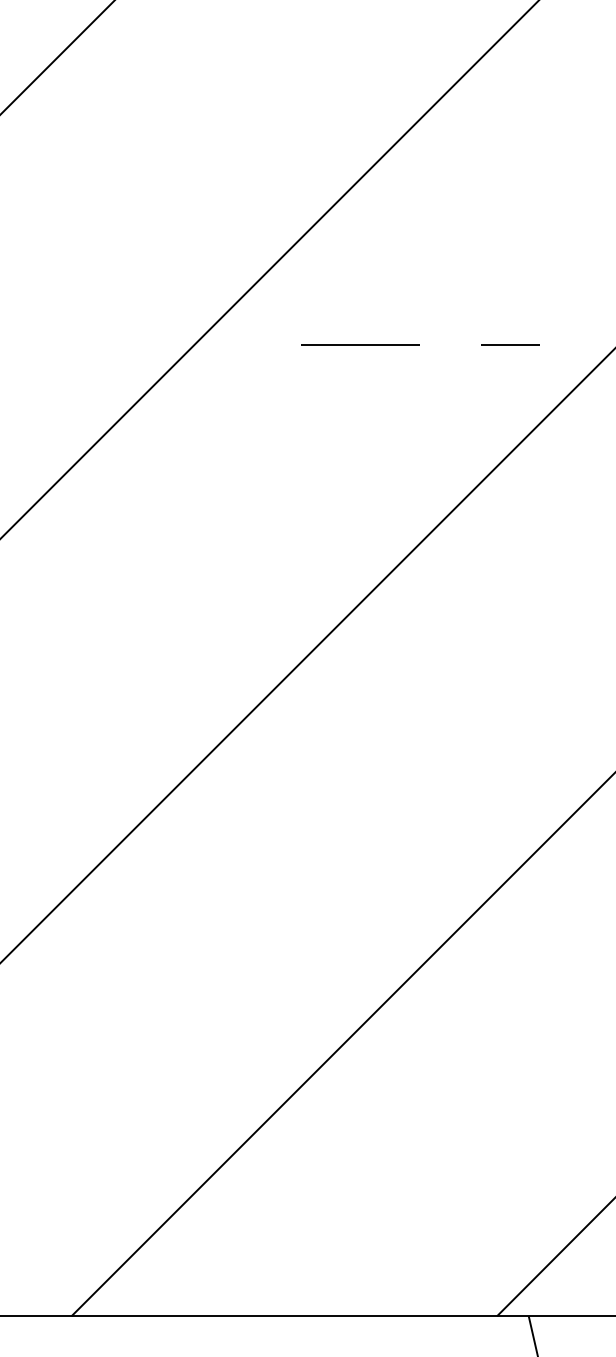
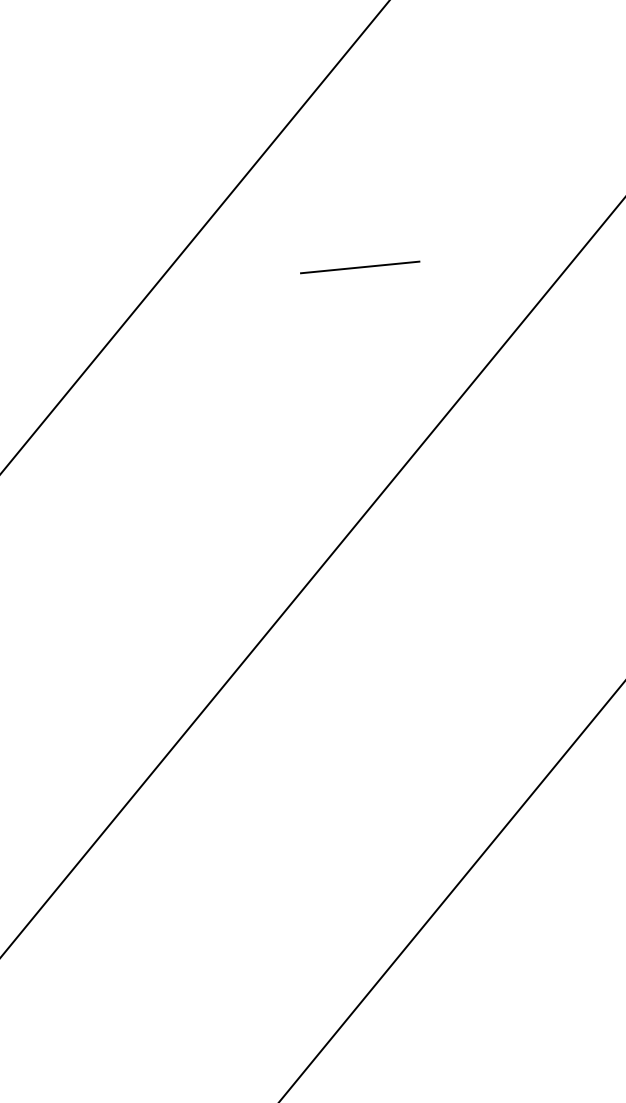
line: (360, 344) -> (360, 267), moved
line: (510, 344) -> (484, 244), removed

